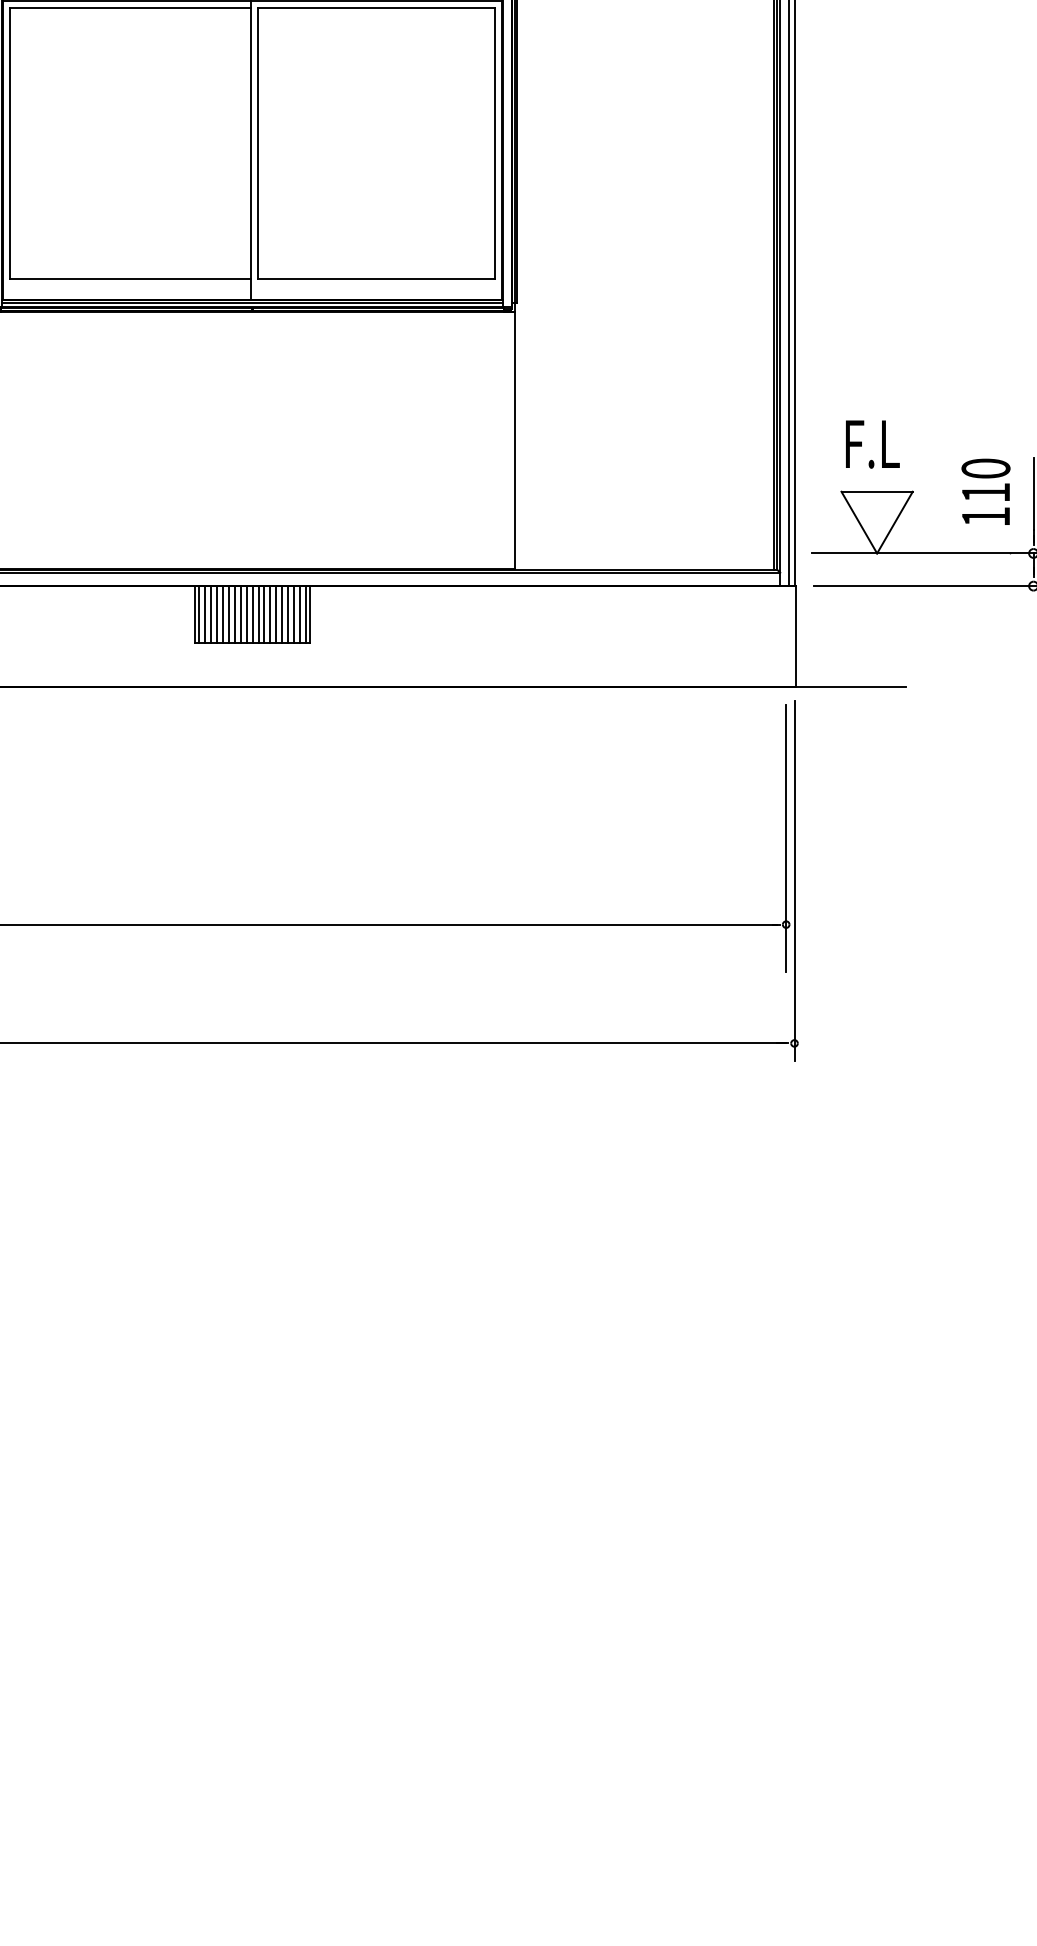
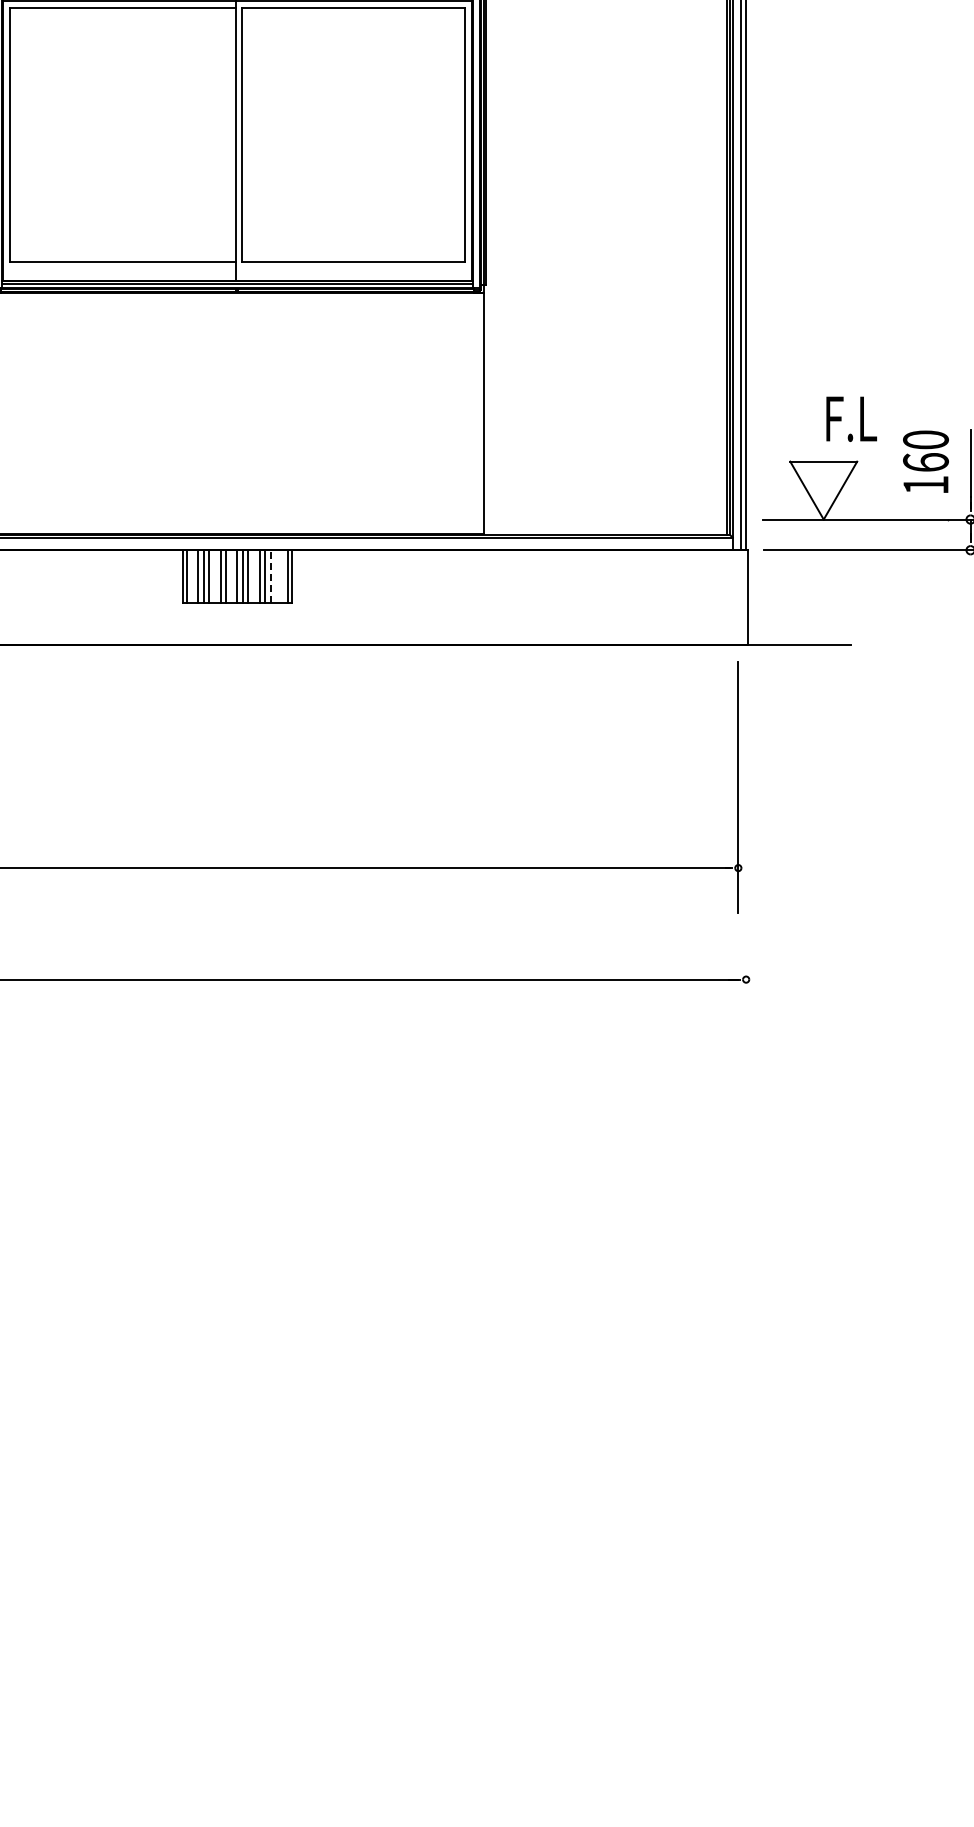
text: (872, 443) -> (851, 418), moved
text: (985, 492) -> (925, 462), 110 -> 160
line: (204, 614) -> (192, 576), removed
line: (229, 614) -> (215, 576), removed
line: (246, 614) -> (231, 576), removed
line: (270, 614) -> (254, 576), removed
line: (287, 614) -> (270, 576), solid -> dashed
line: (294, 614) -> (276, 576), removed
line: (299, 614) -> (281, 576), removed
line: (794, 880) -> (746, 826), removed

